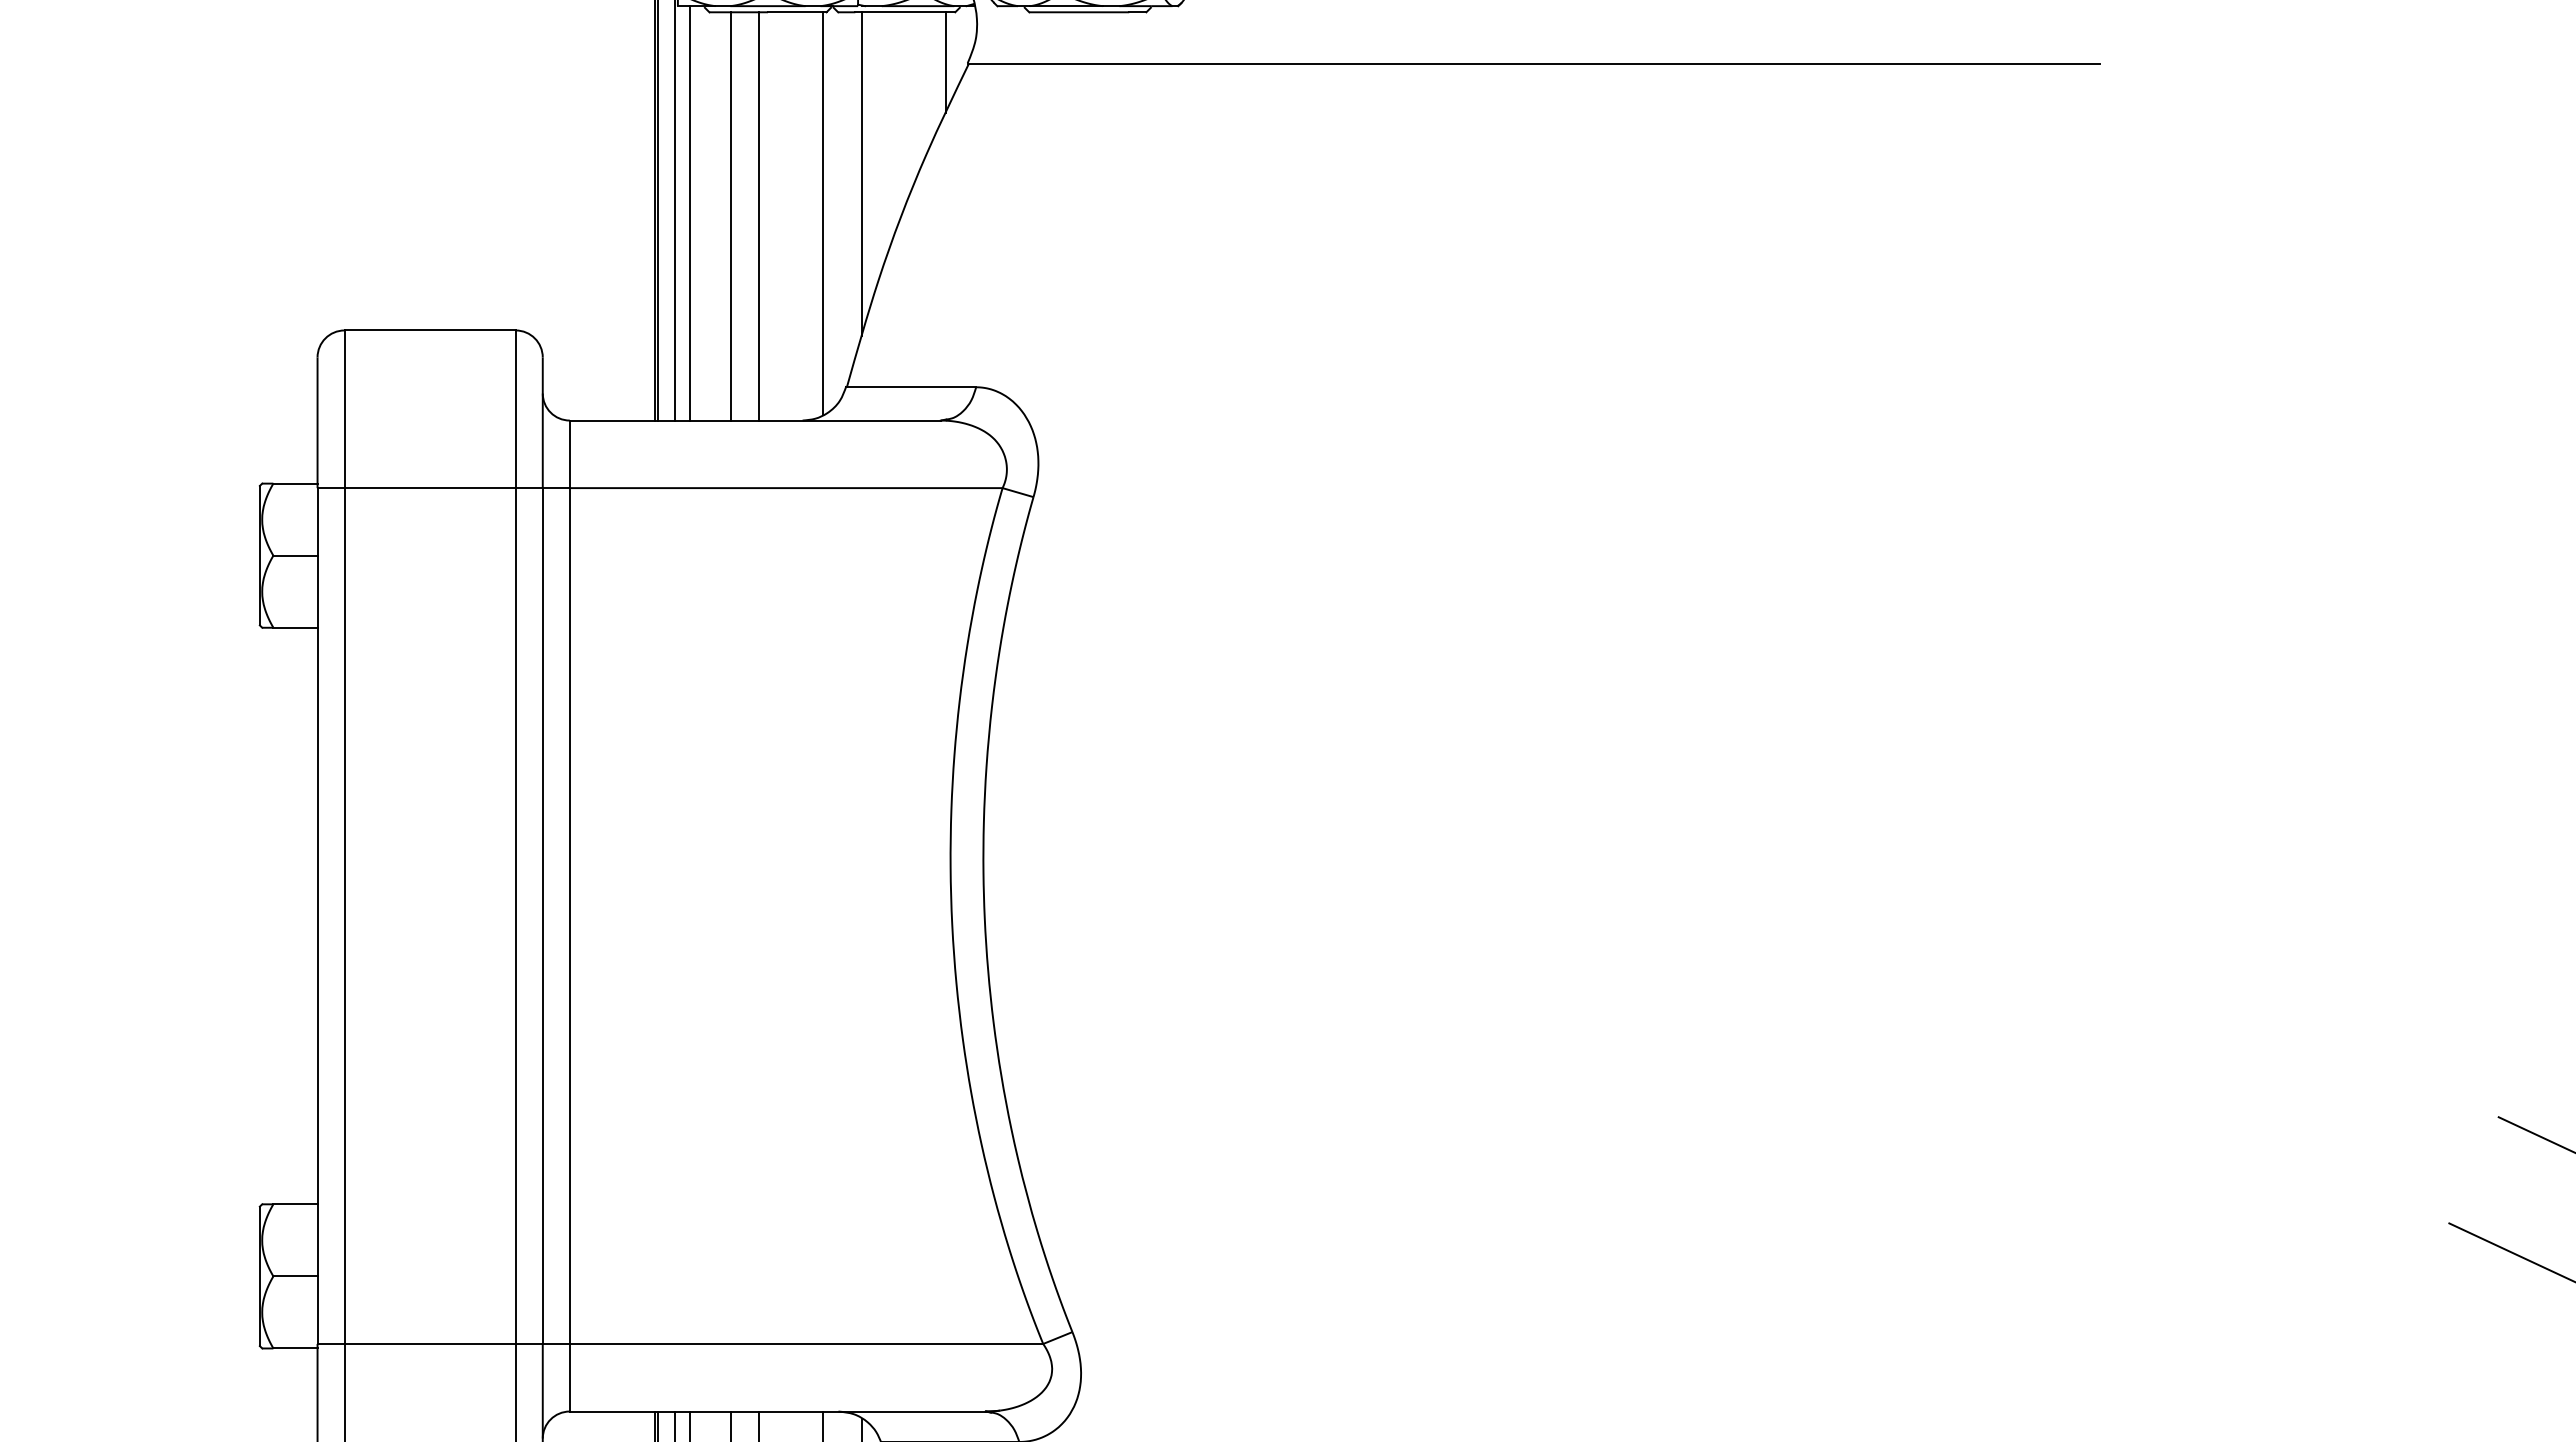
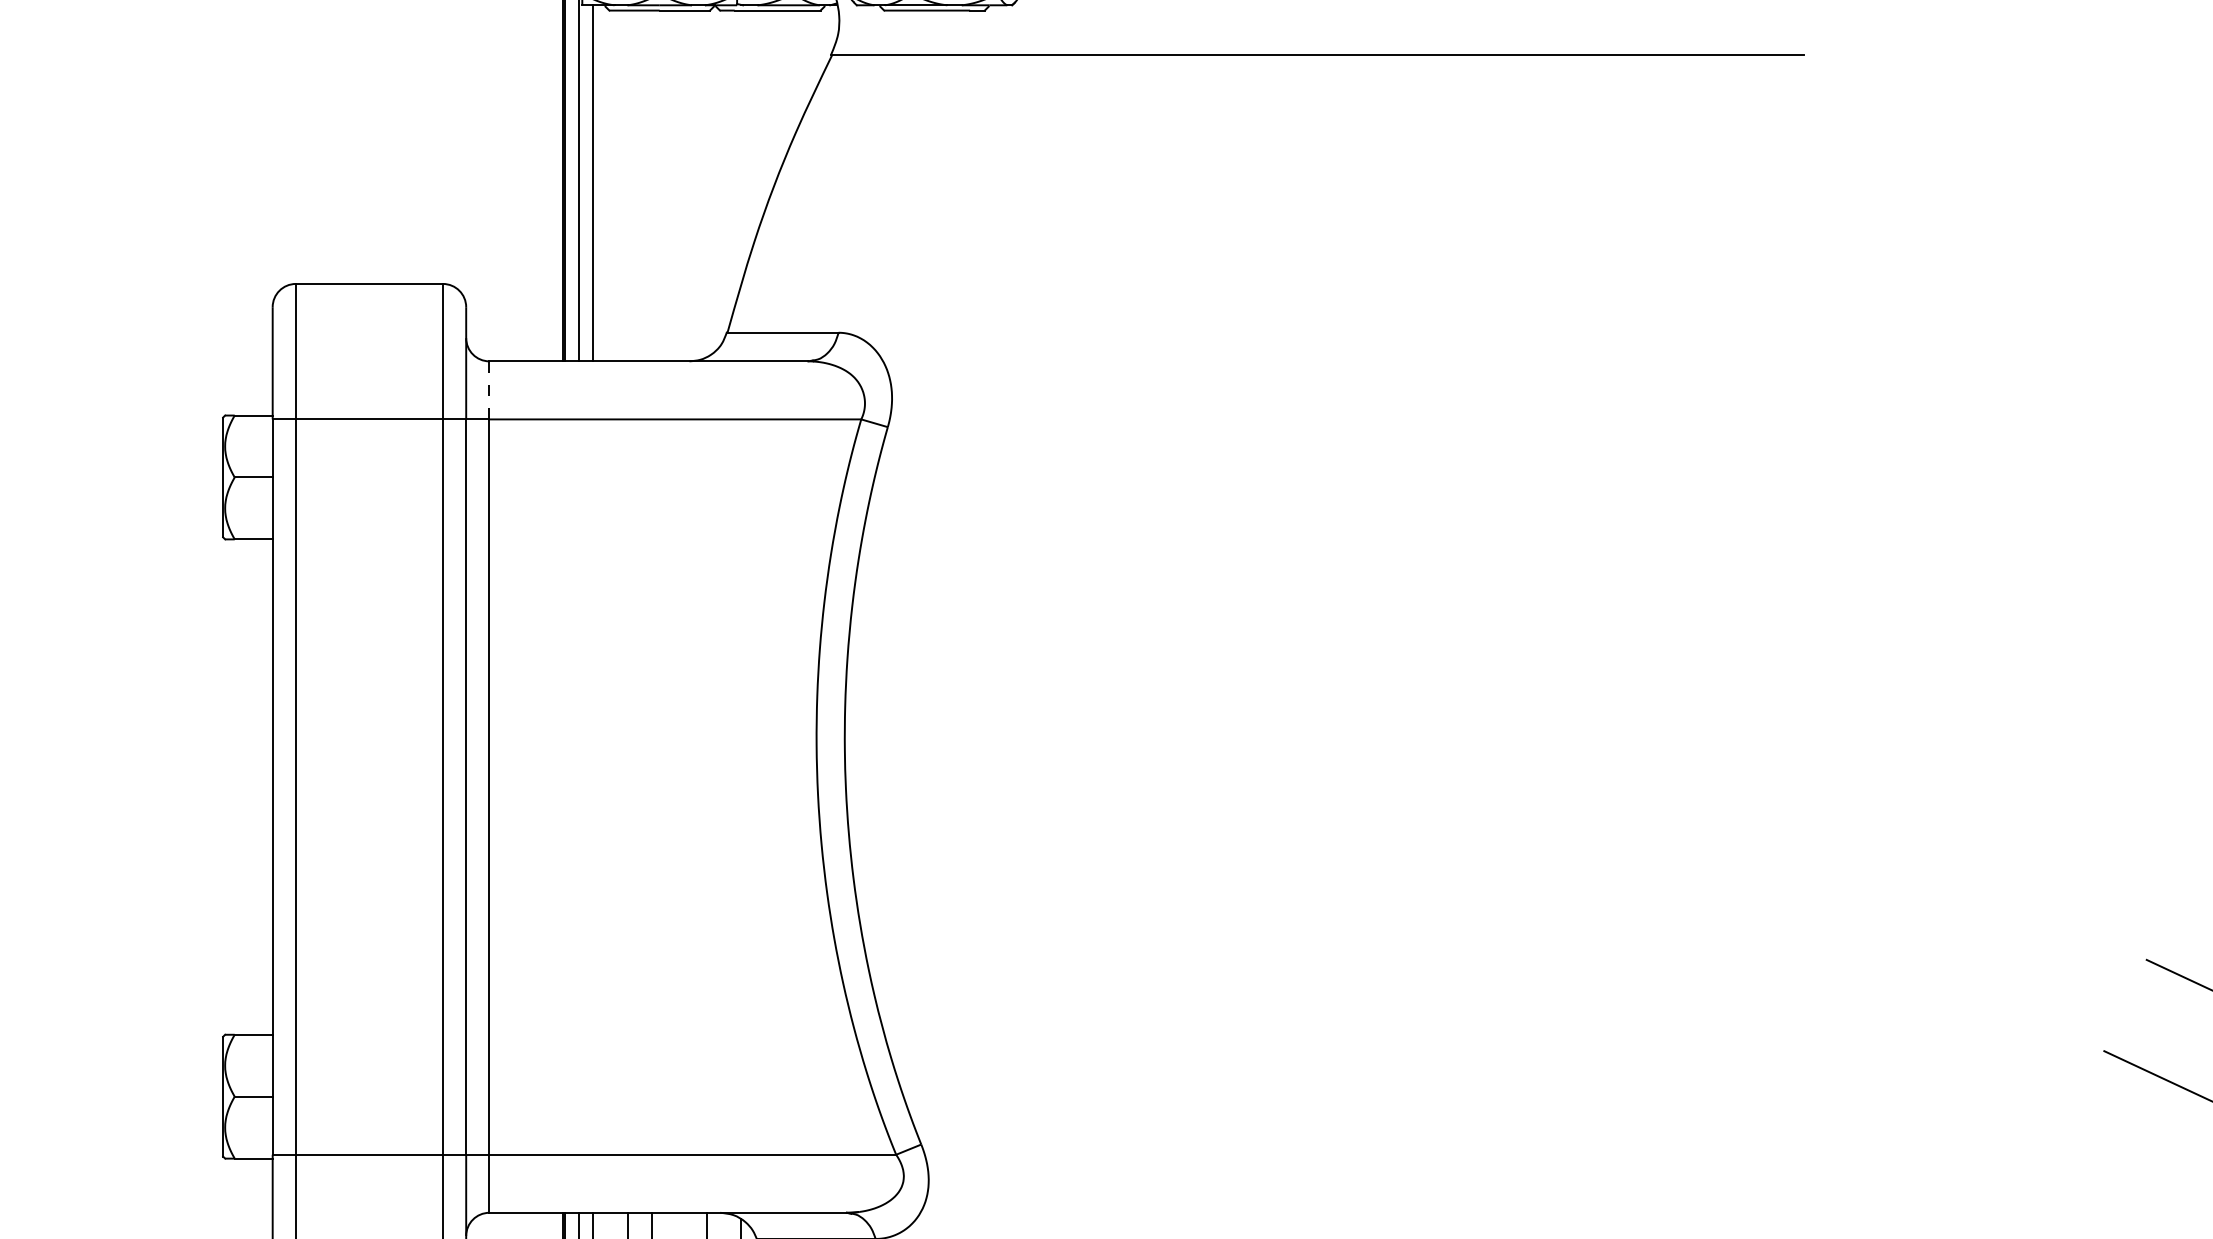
line: (946, 62) -> (813, 53), removed
line: (862, 174) -> (740, 149), removed
line: (823, 213) -> (707, 183), removed
line: (731, 216) -> (628, 186), removed
line: (759, 216) -> (652, 186), removed
line: (569, 454) -> (489, 390), solid -> dashed

